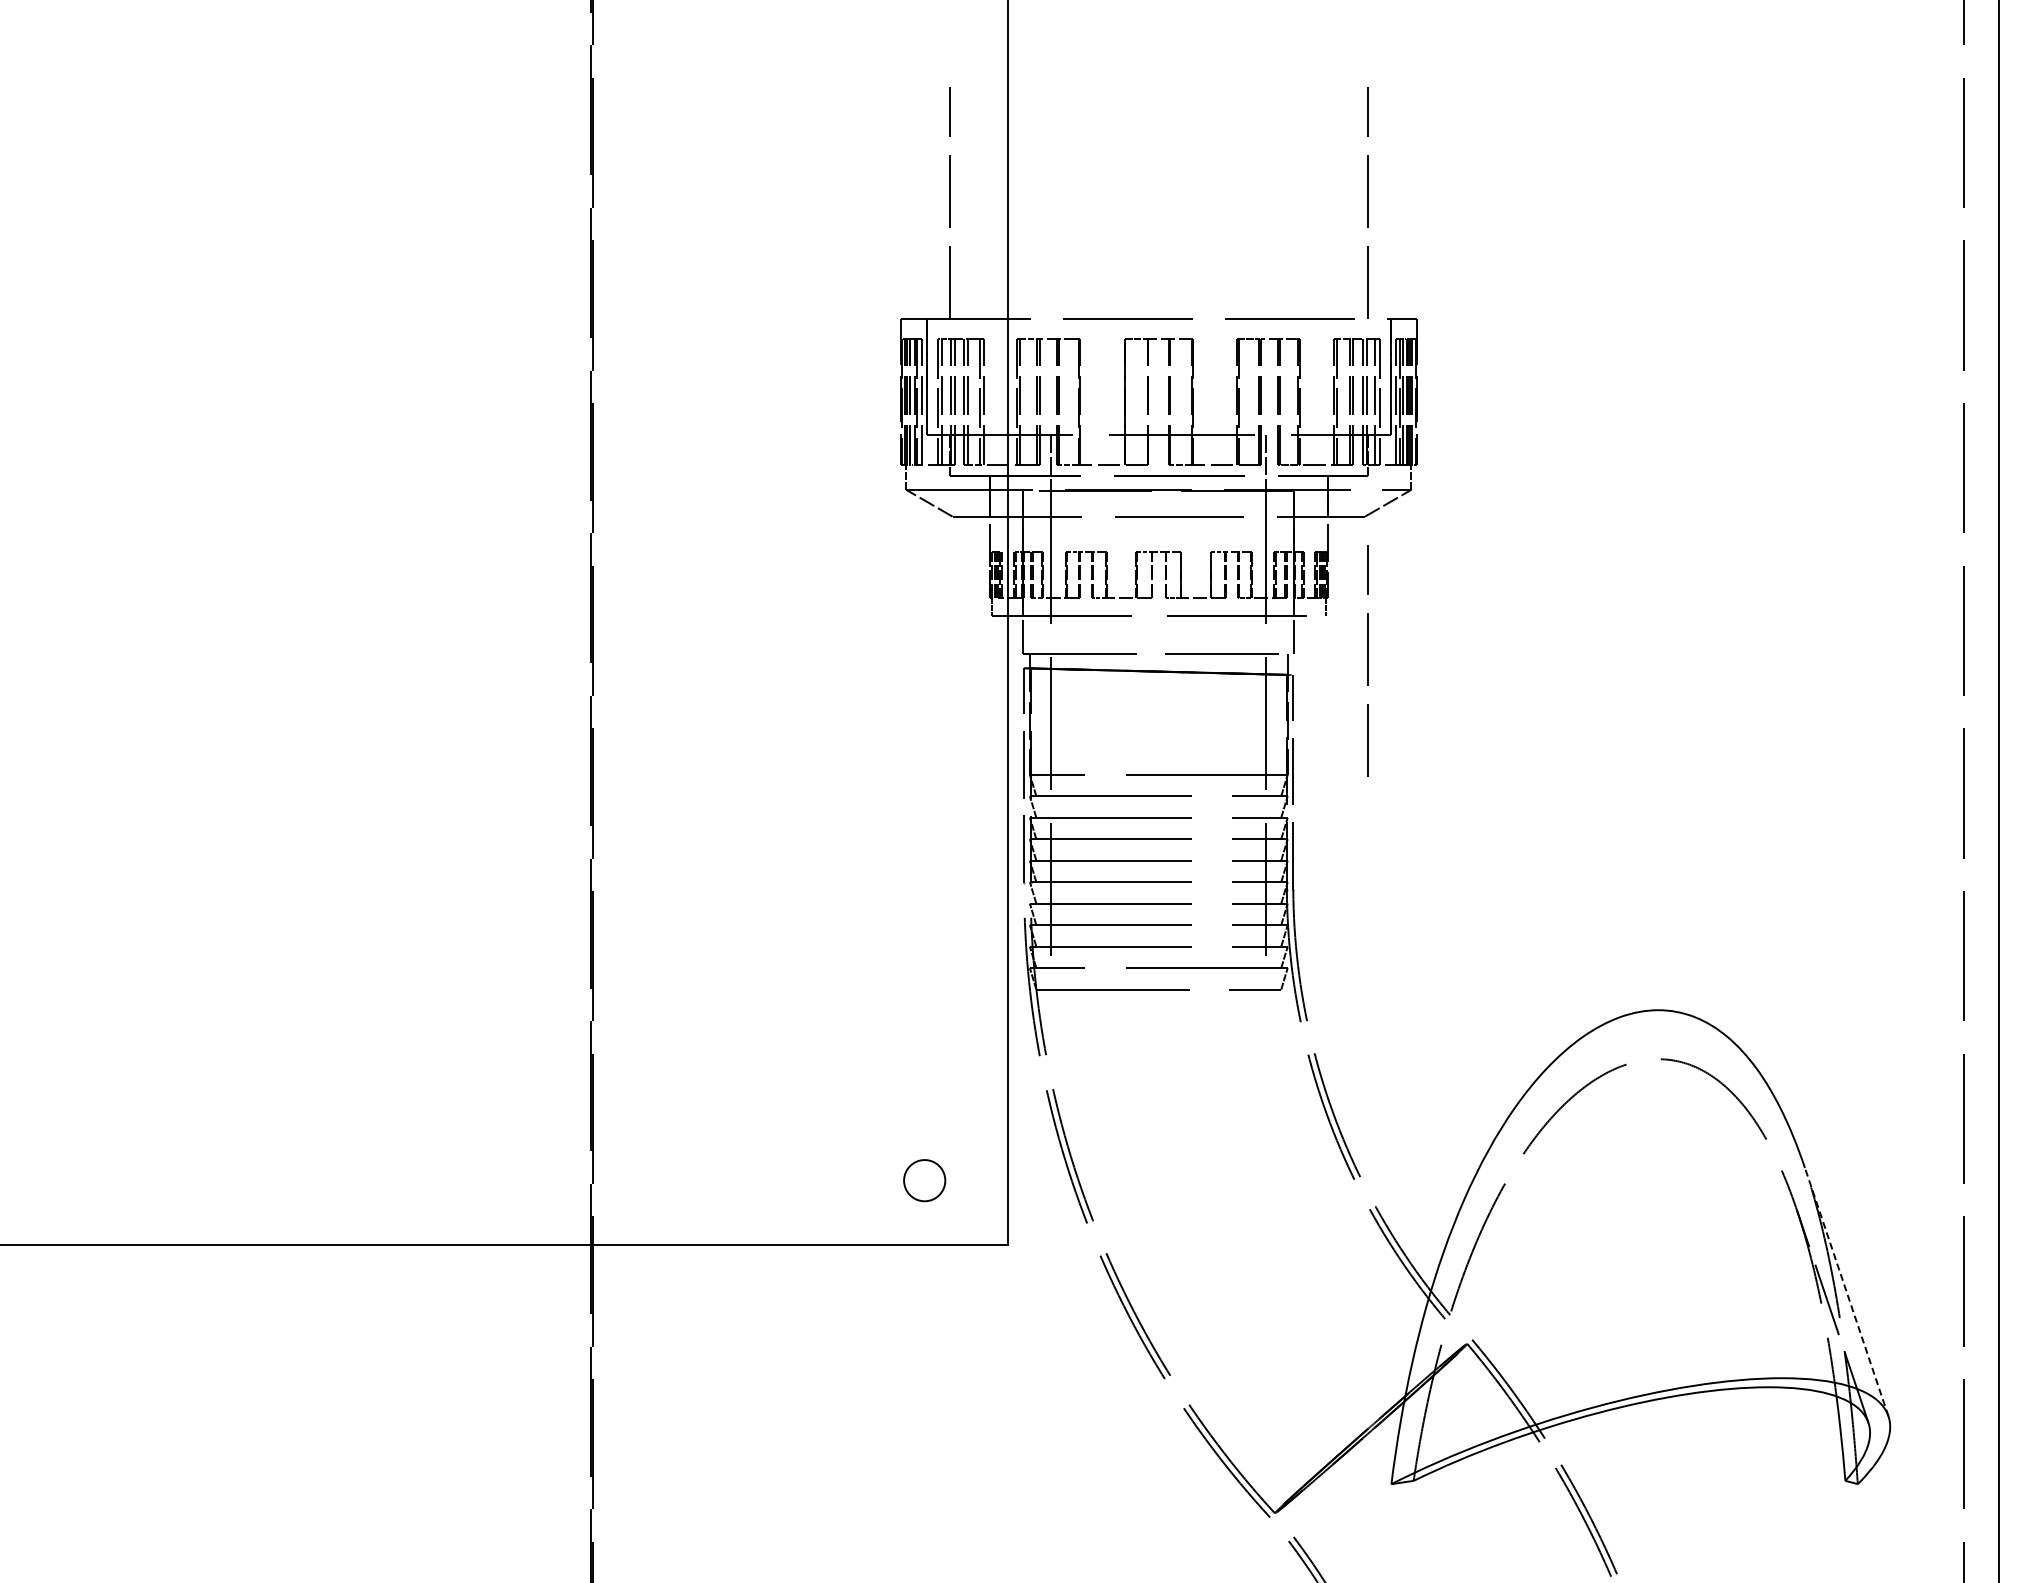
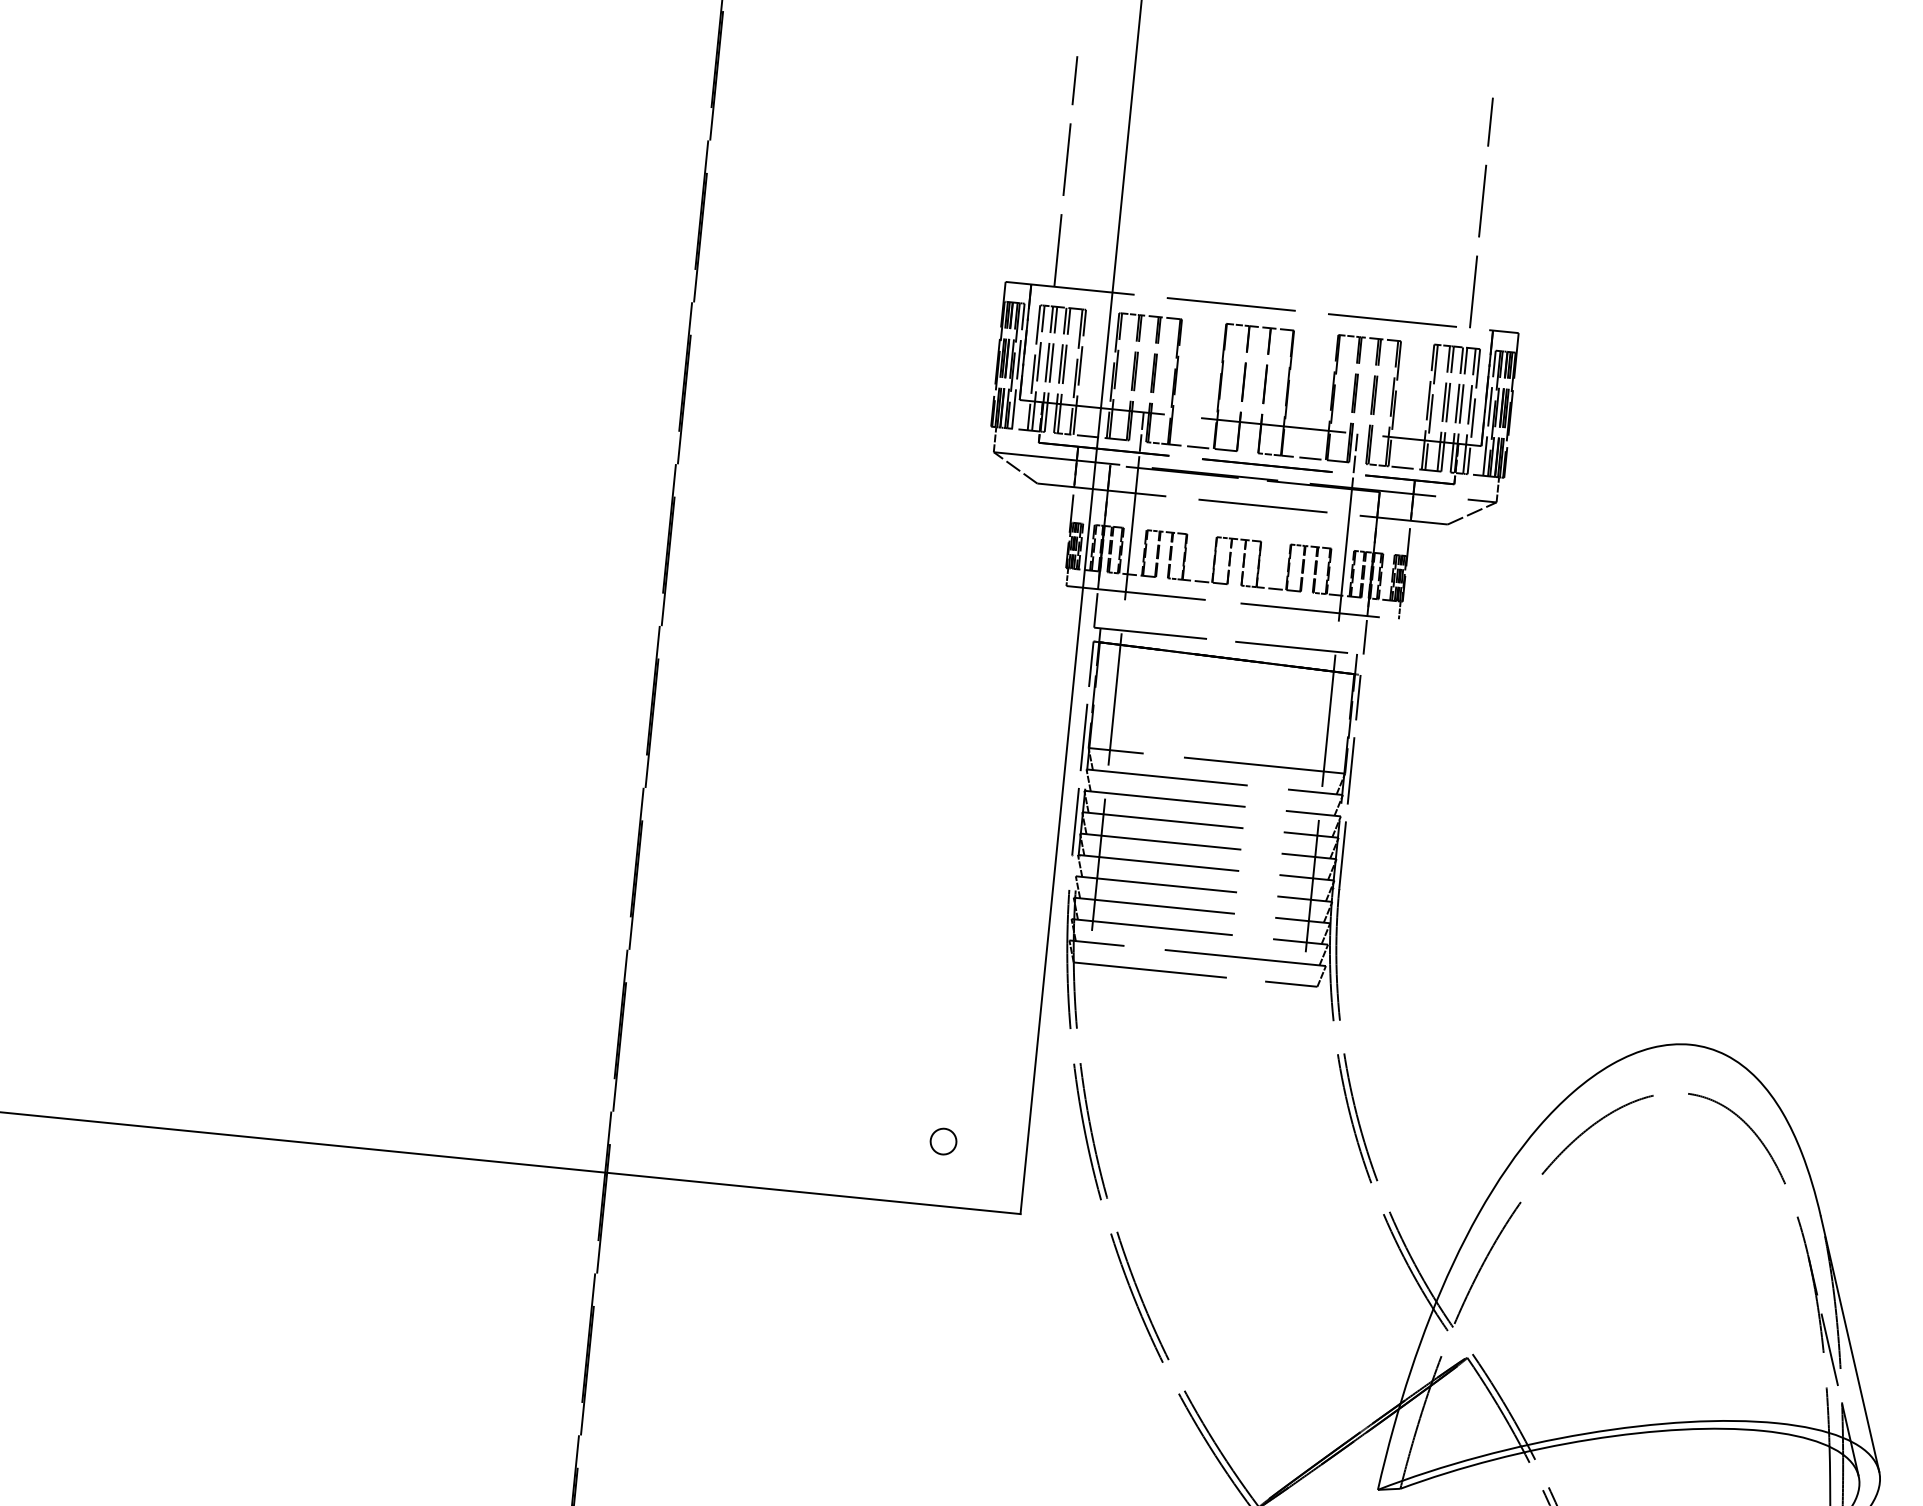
line: (1367, 660) -> (1435, 667), removed
circle: (924, 1180) -> (943, 1141), size x0.62
line: (1846, 1292) -> (1849, 1344), dashed -> solid

